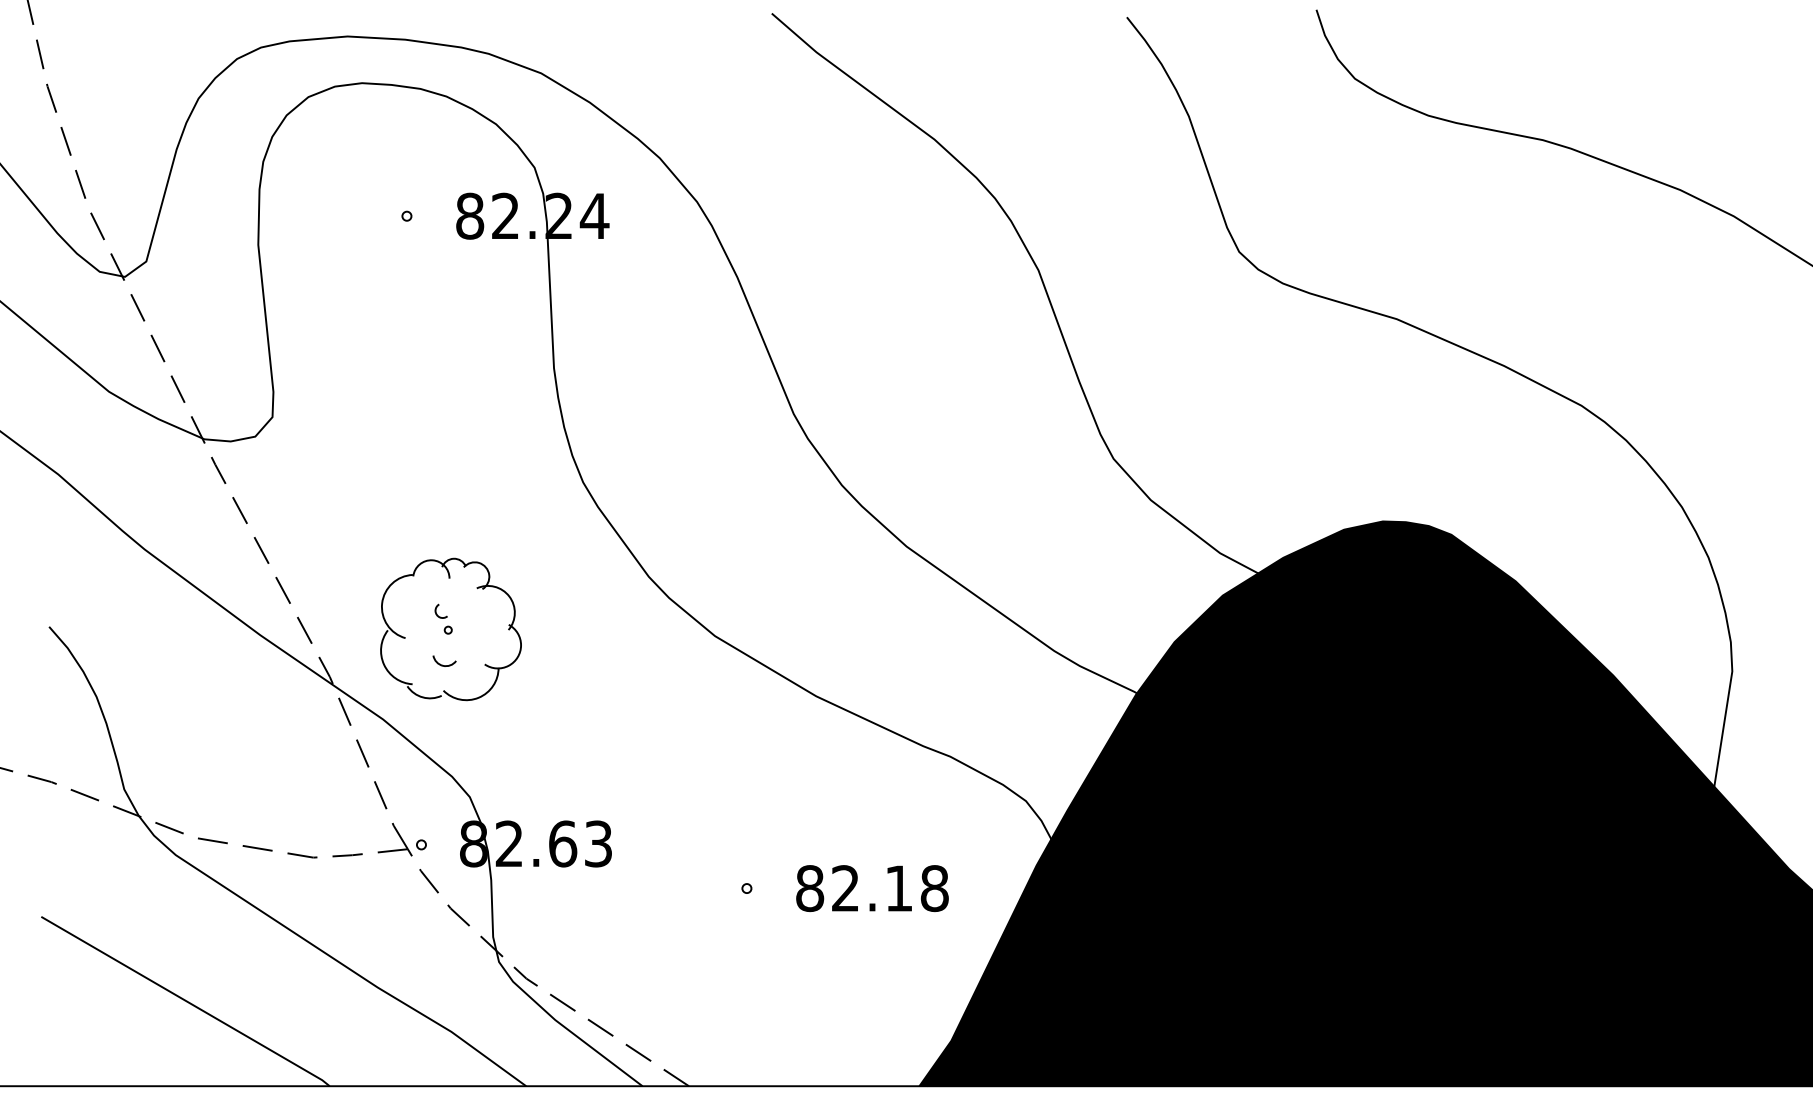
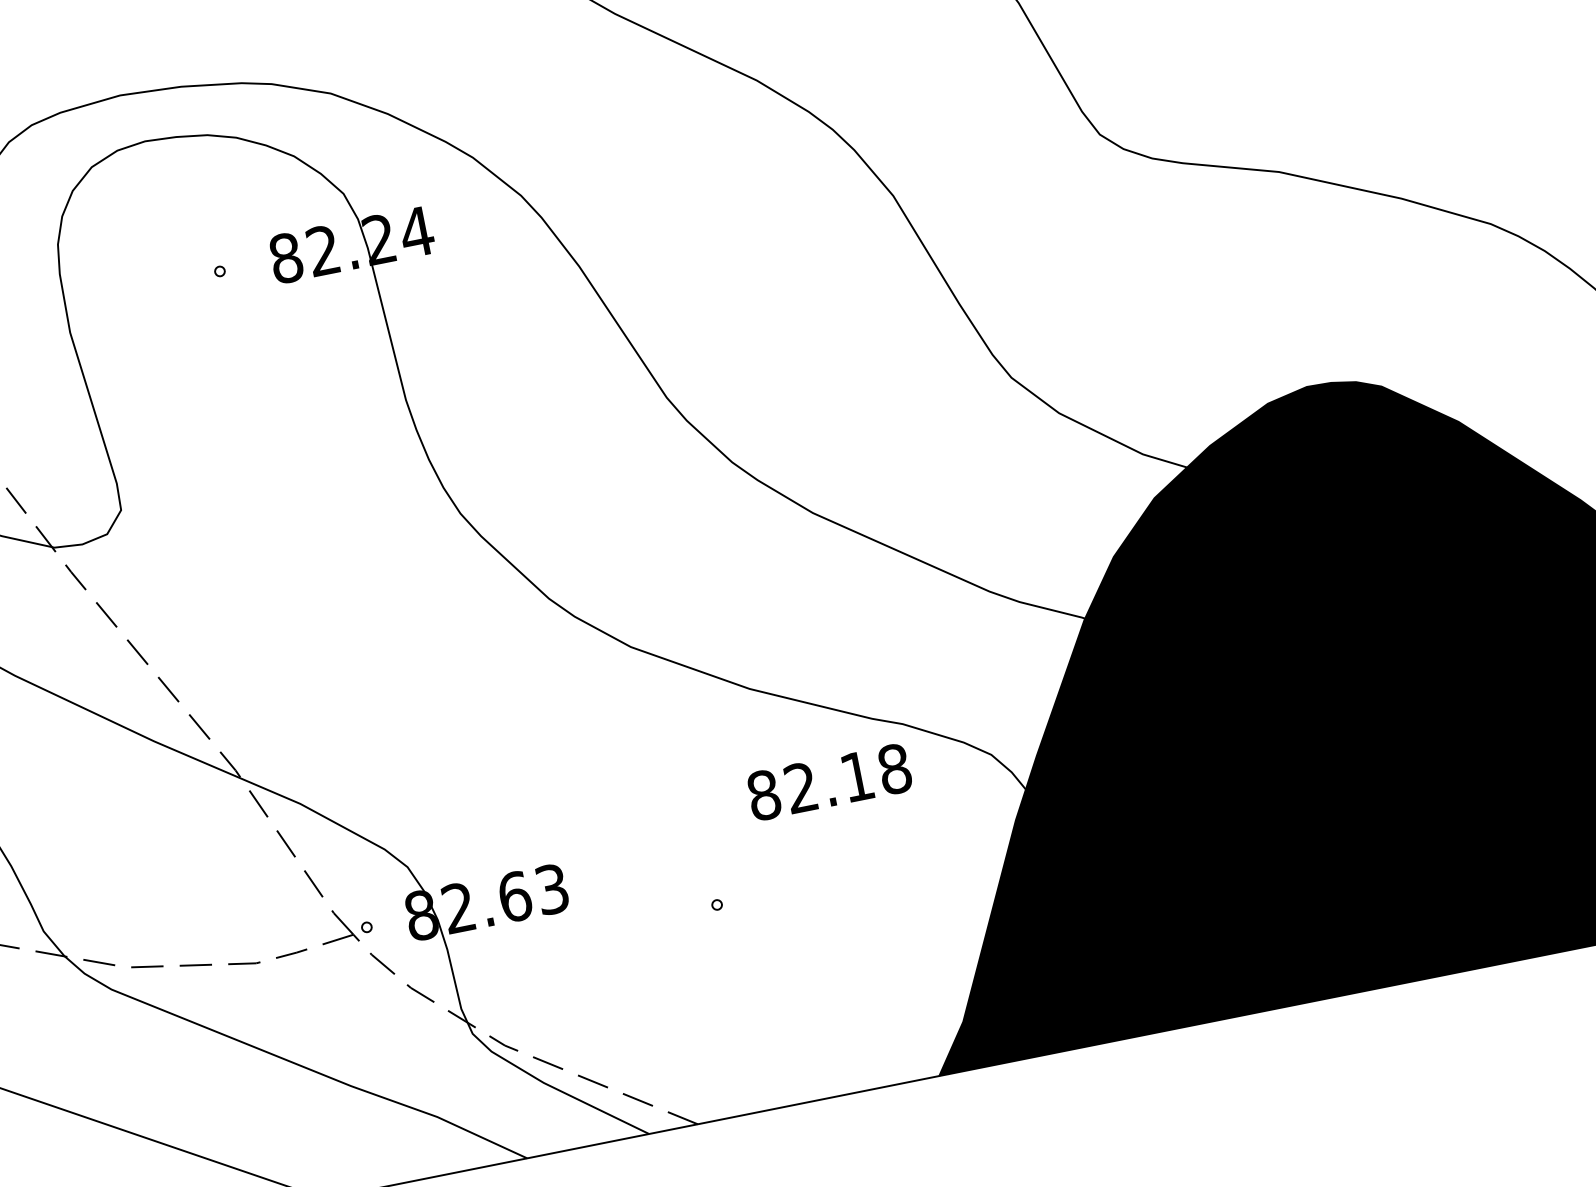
part: (450, 629) -> (352, 695), removed
text: (872, 888) -> (829, 782), moved

